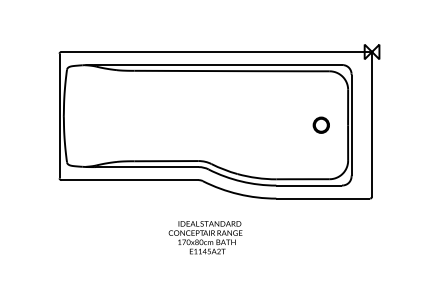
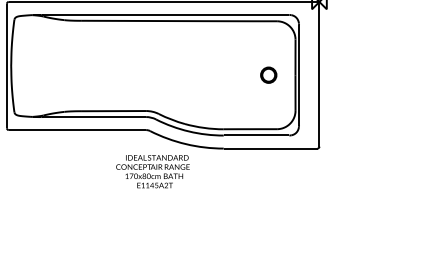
part: (205, 237) -> (152, 171), moved

